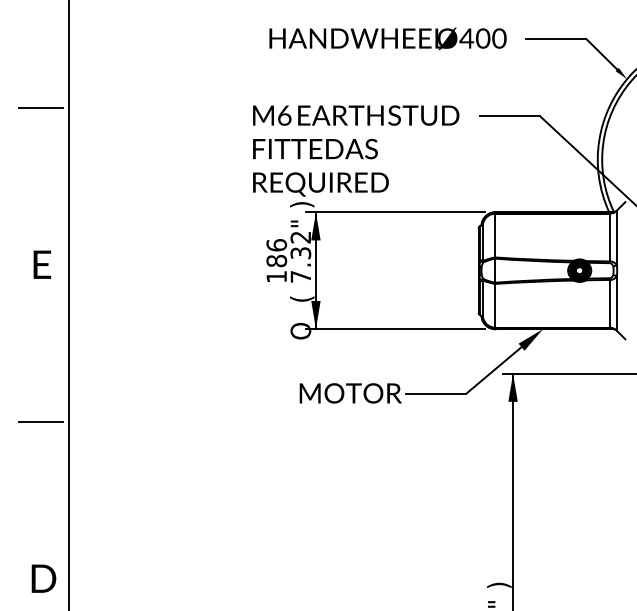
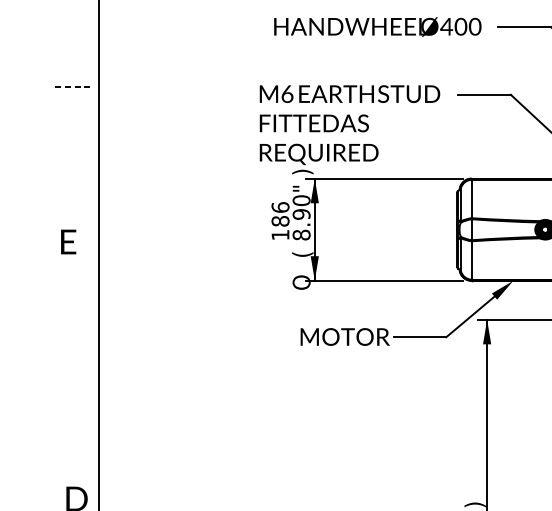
line: (41, 107) -> (74, 87), solid -> dashed
text: (300, 256) -> (301, 217), 7.32" -> 8.90"
text: (41, 264) -> (67, 241), moved
line: (41, 421) -> (74, 361), removed

